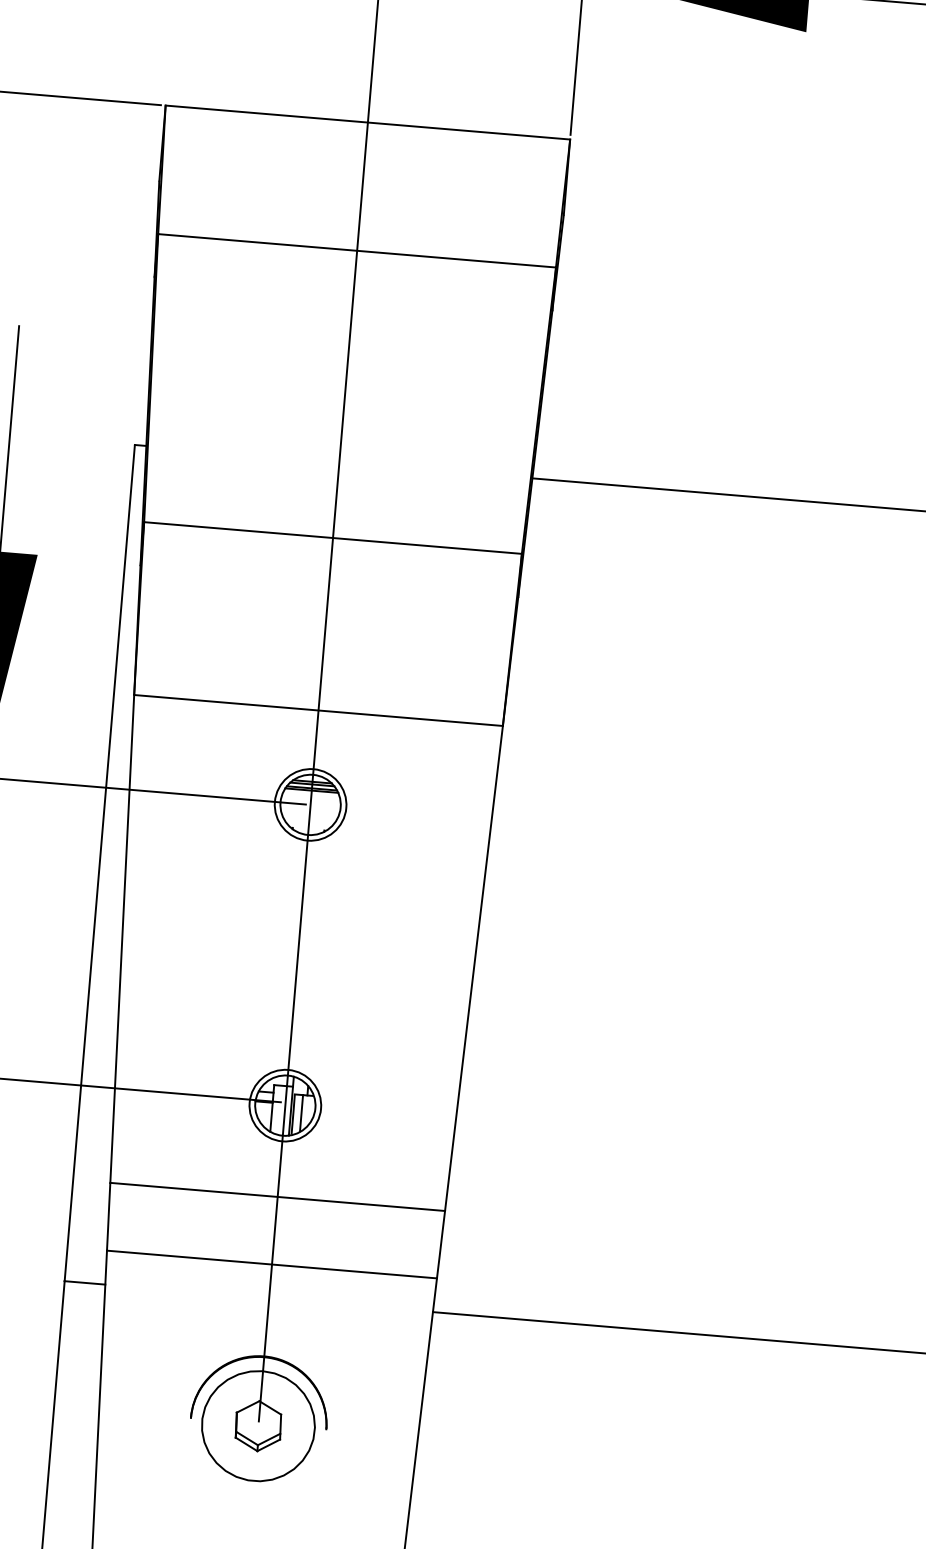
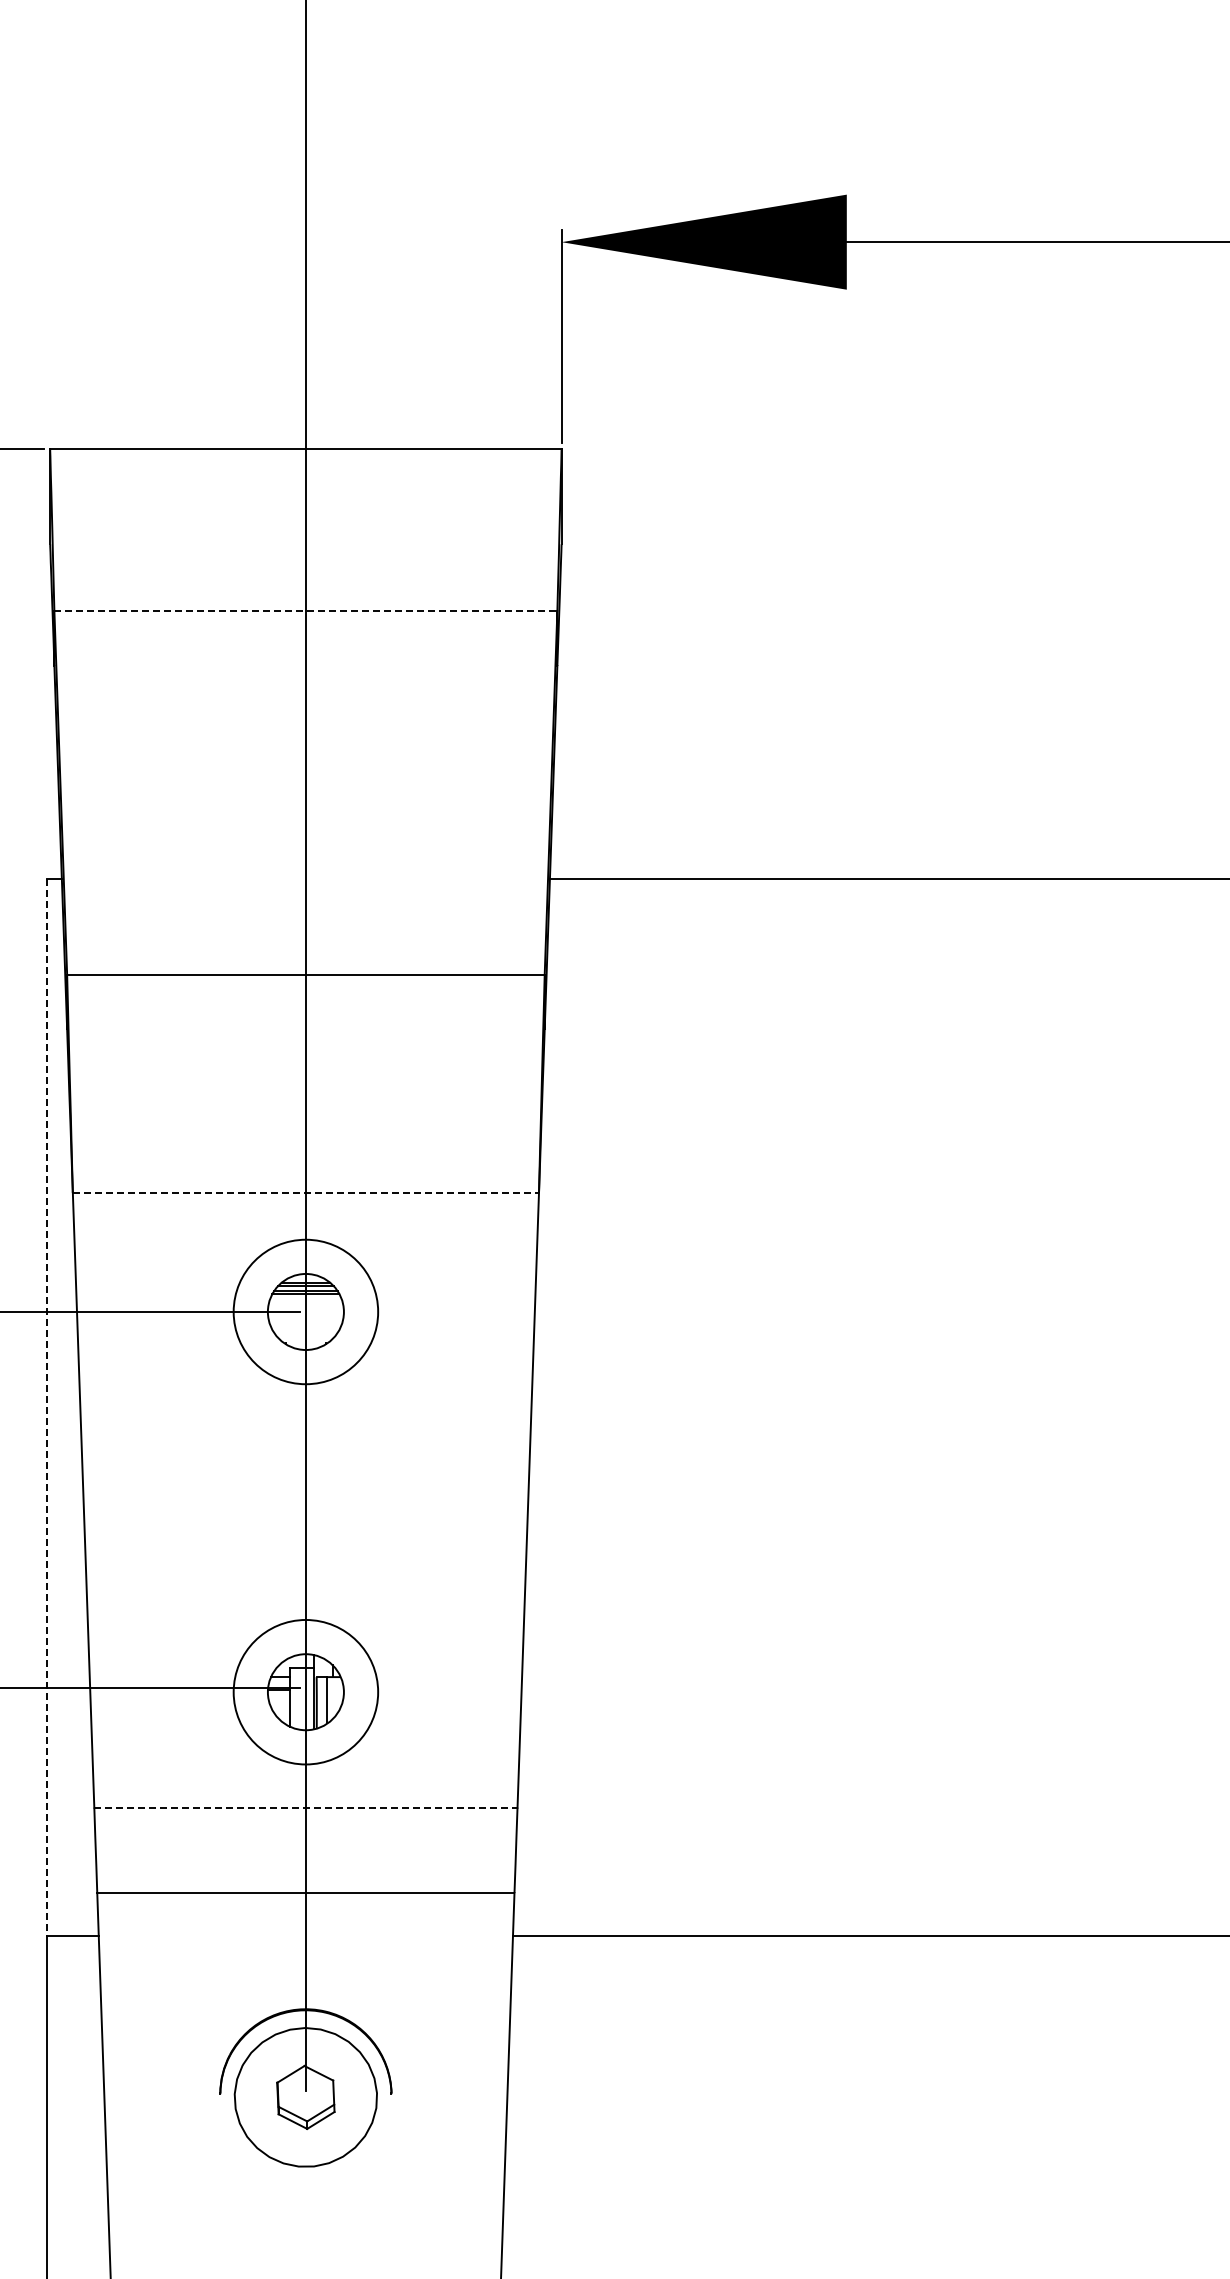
line: (357, 250) -> (306, 611), solid -> dashed
line: (319, 710) -> (306, 1192), solid -> dashed
circle: (310, 804) -> (305, 1311), size x1.6
line: (99, 863) -> (47, 1407), solid -> dashed
circle: (285, 1105) -> (305, 1692), size x1.6
line: (277, 1196) -> (305, 1807), solid -> dashed

